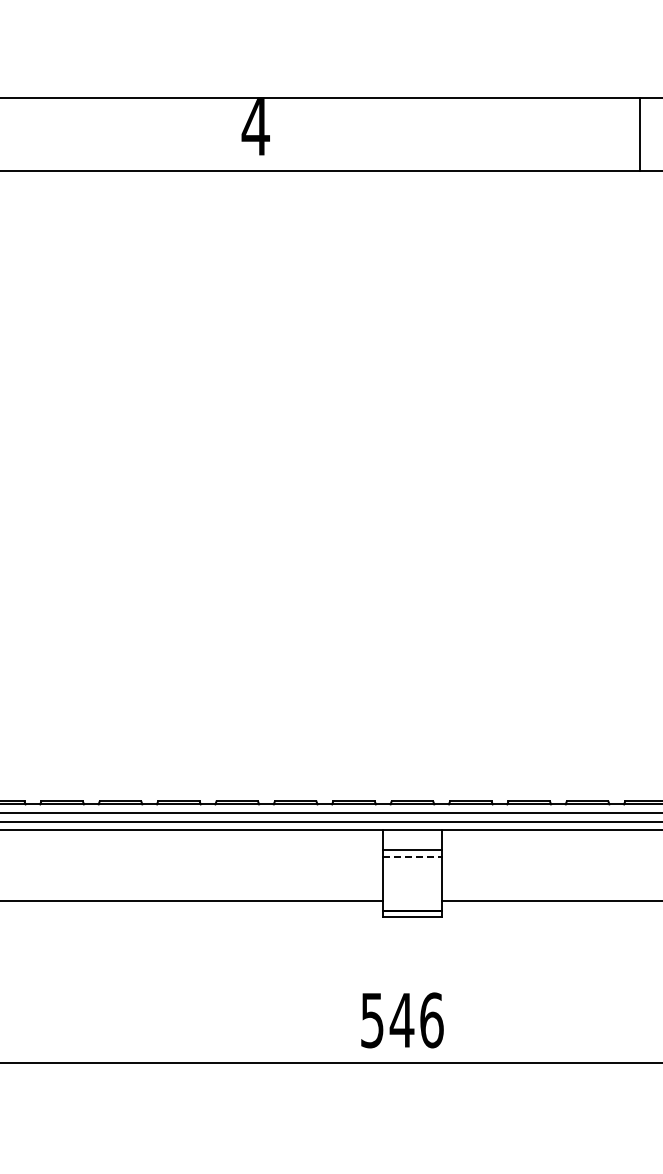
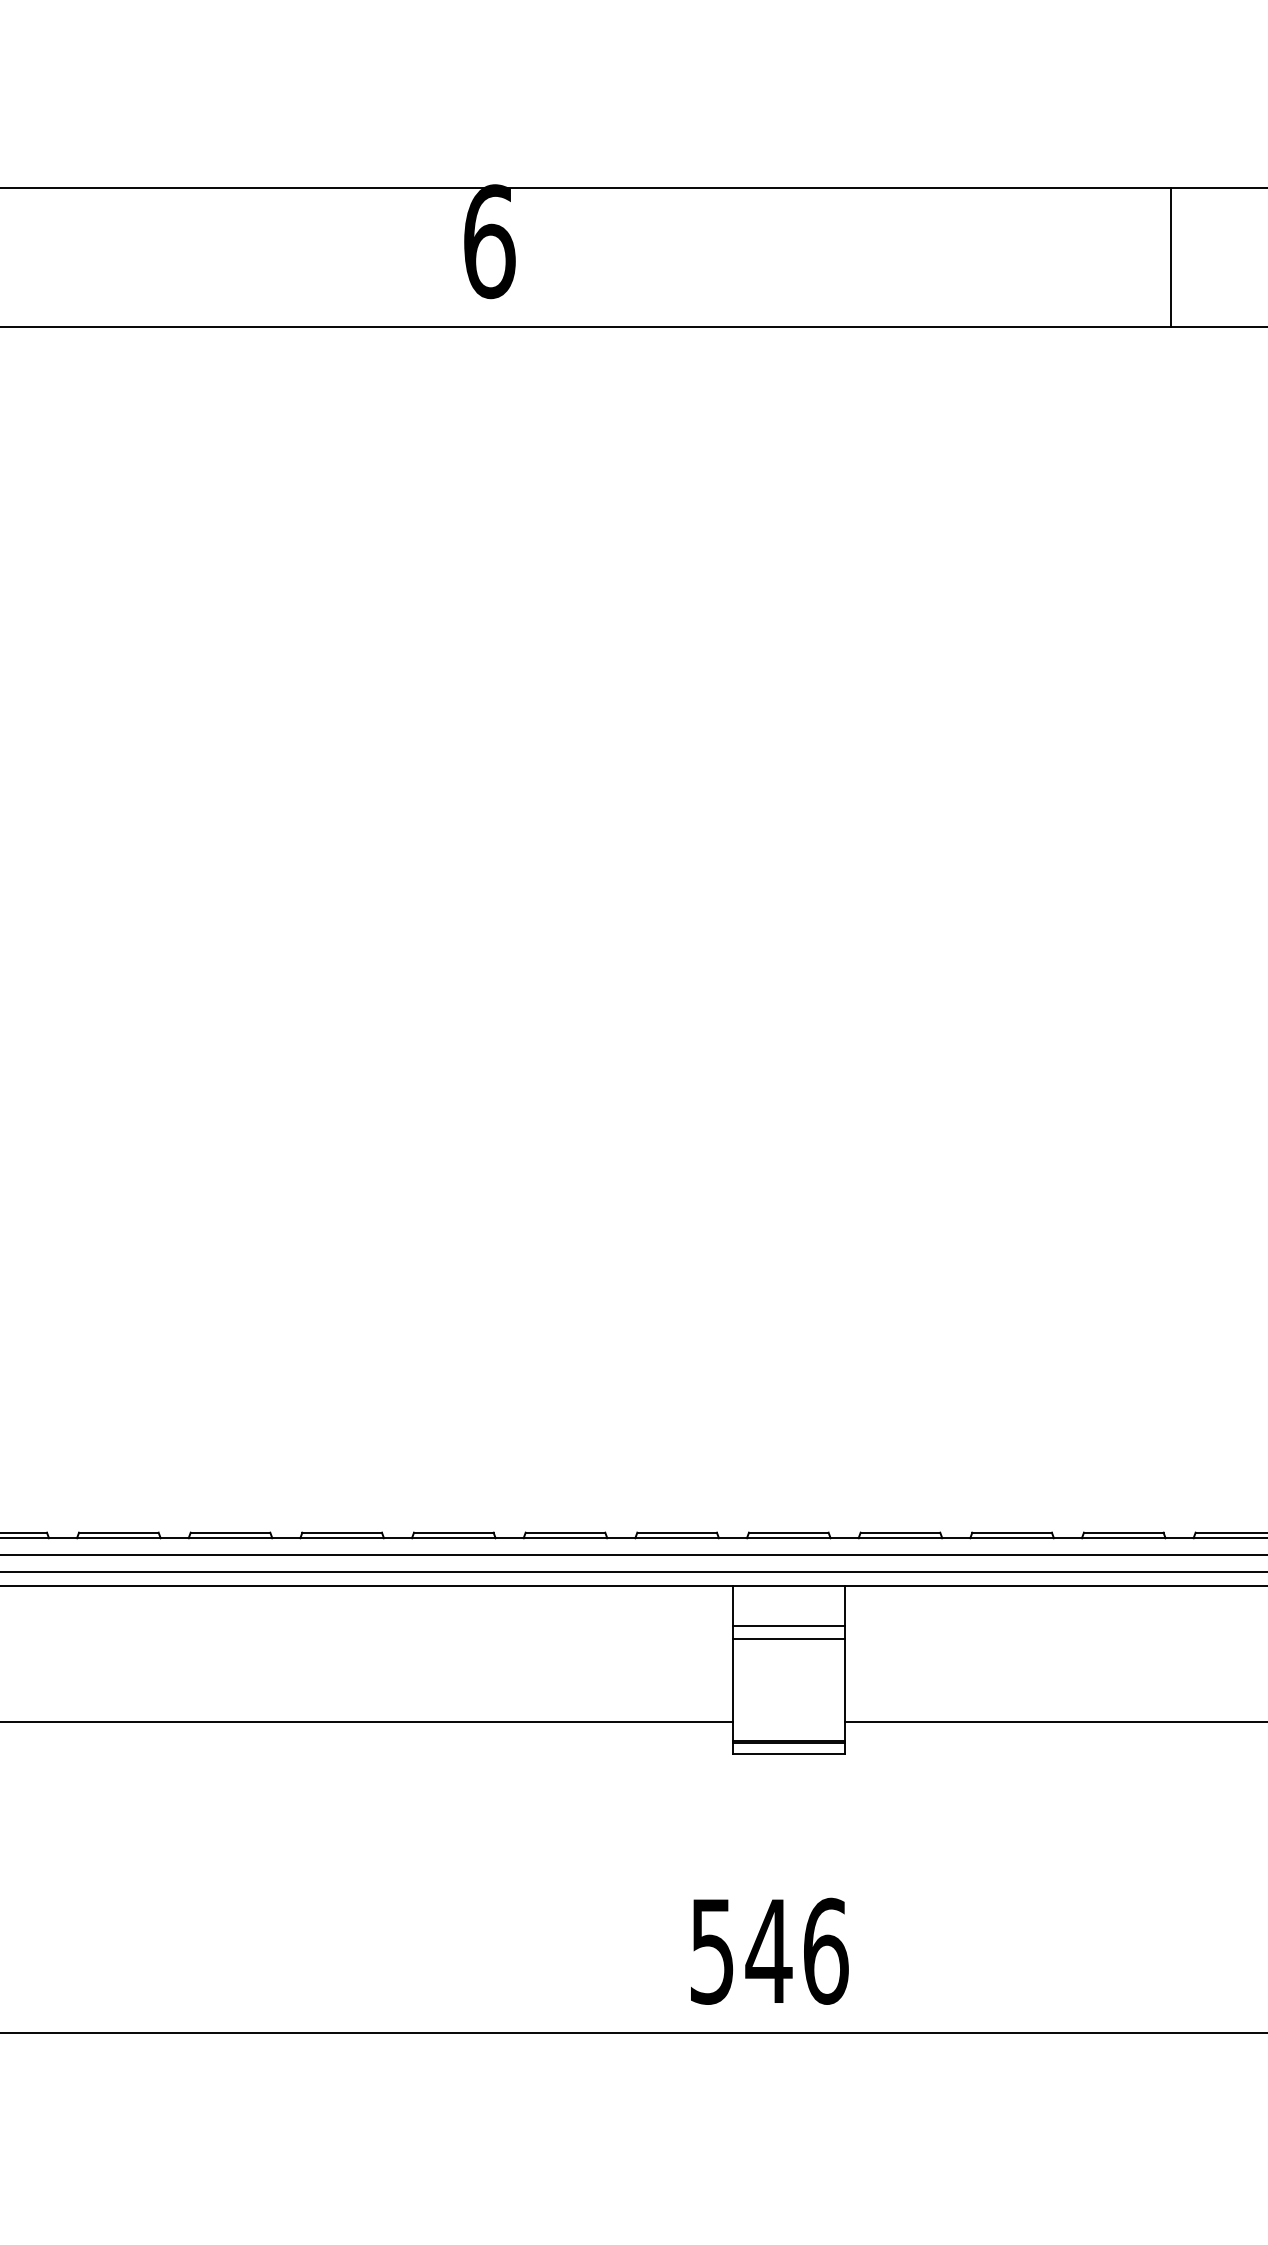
text: (255, 126) -> (488, 241), 4 -> 6
line: (640, 134) -> (1171, 257), moved
line: (412, 857) -> (788, 1639), dashed -> solid

